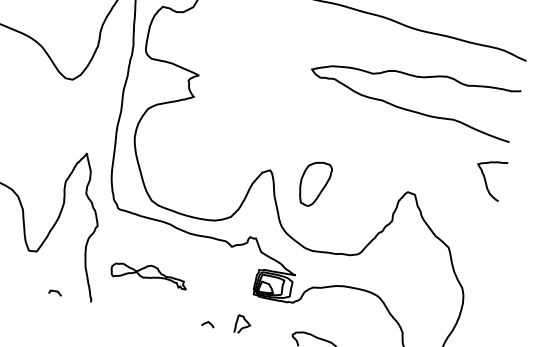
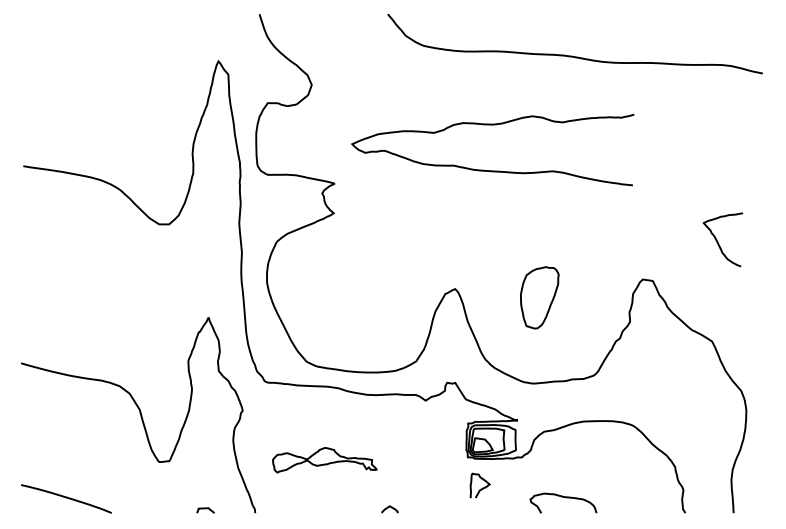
curve: (409, 109) -> (492, 170), moved
curve: (486, 179) -> (718, 241), moved
part: (314, 183) -> (539, 297), moved
curve: (207, 323) -> (388, 508), moved
curve: (244, 326) -> (482, 487), moved

